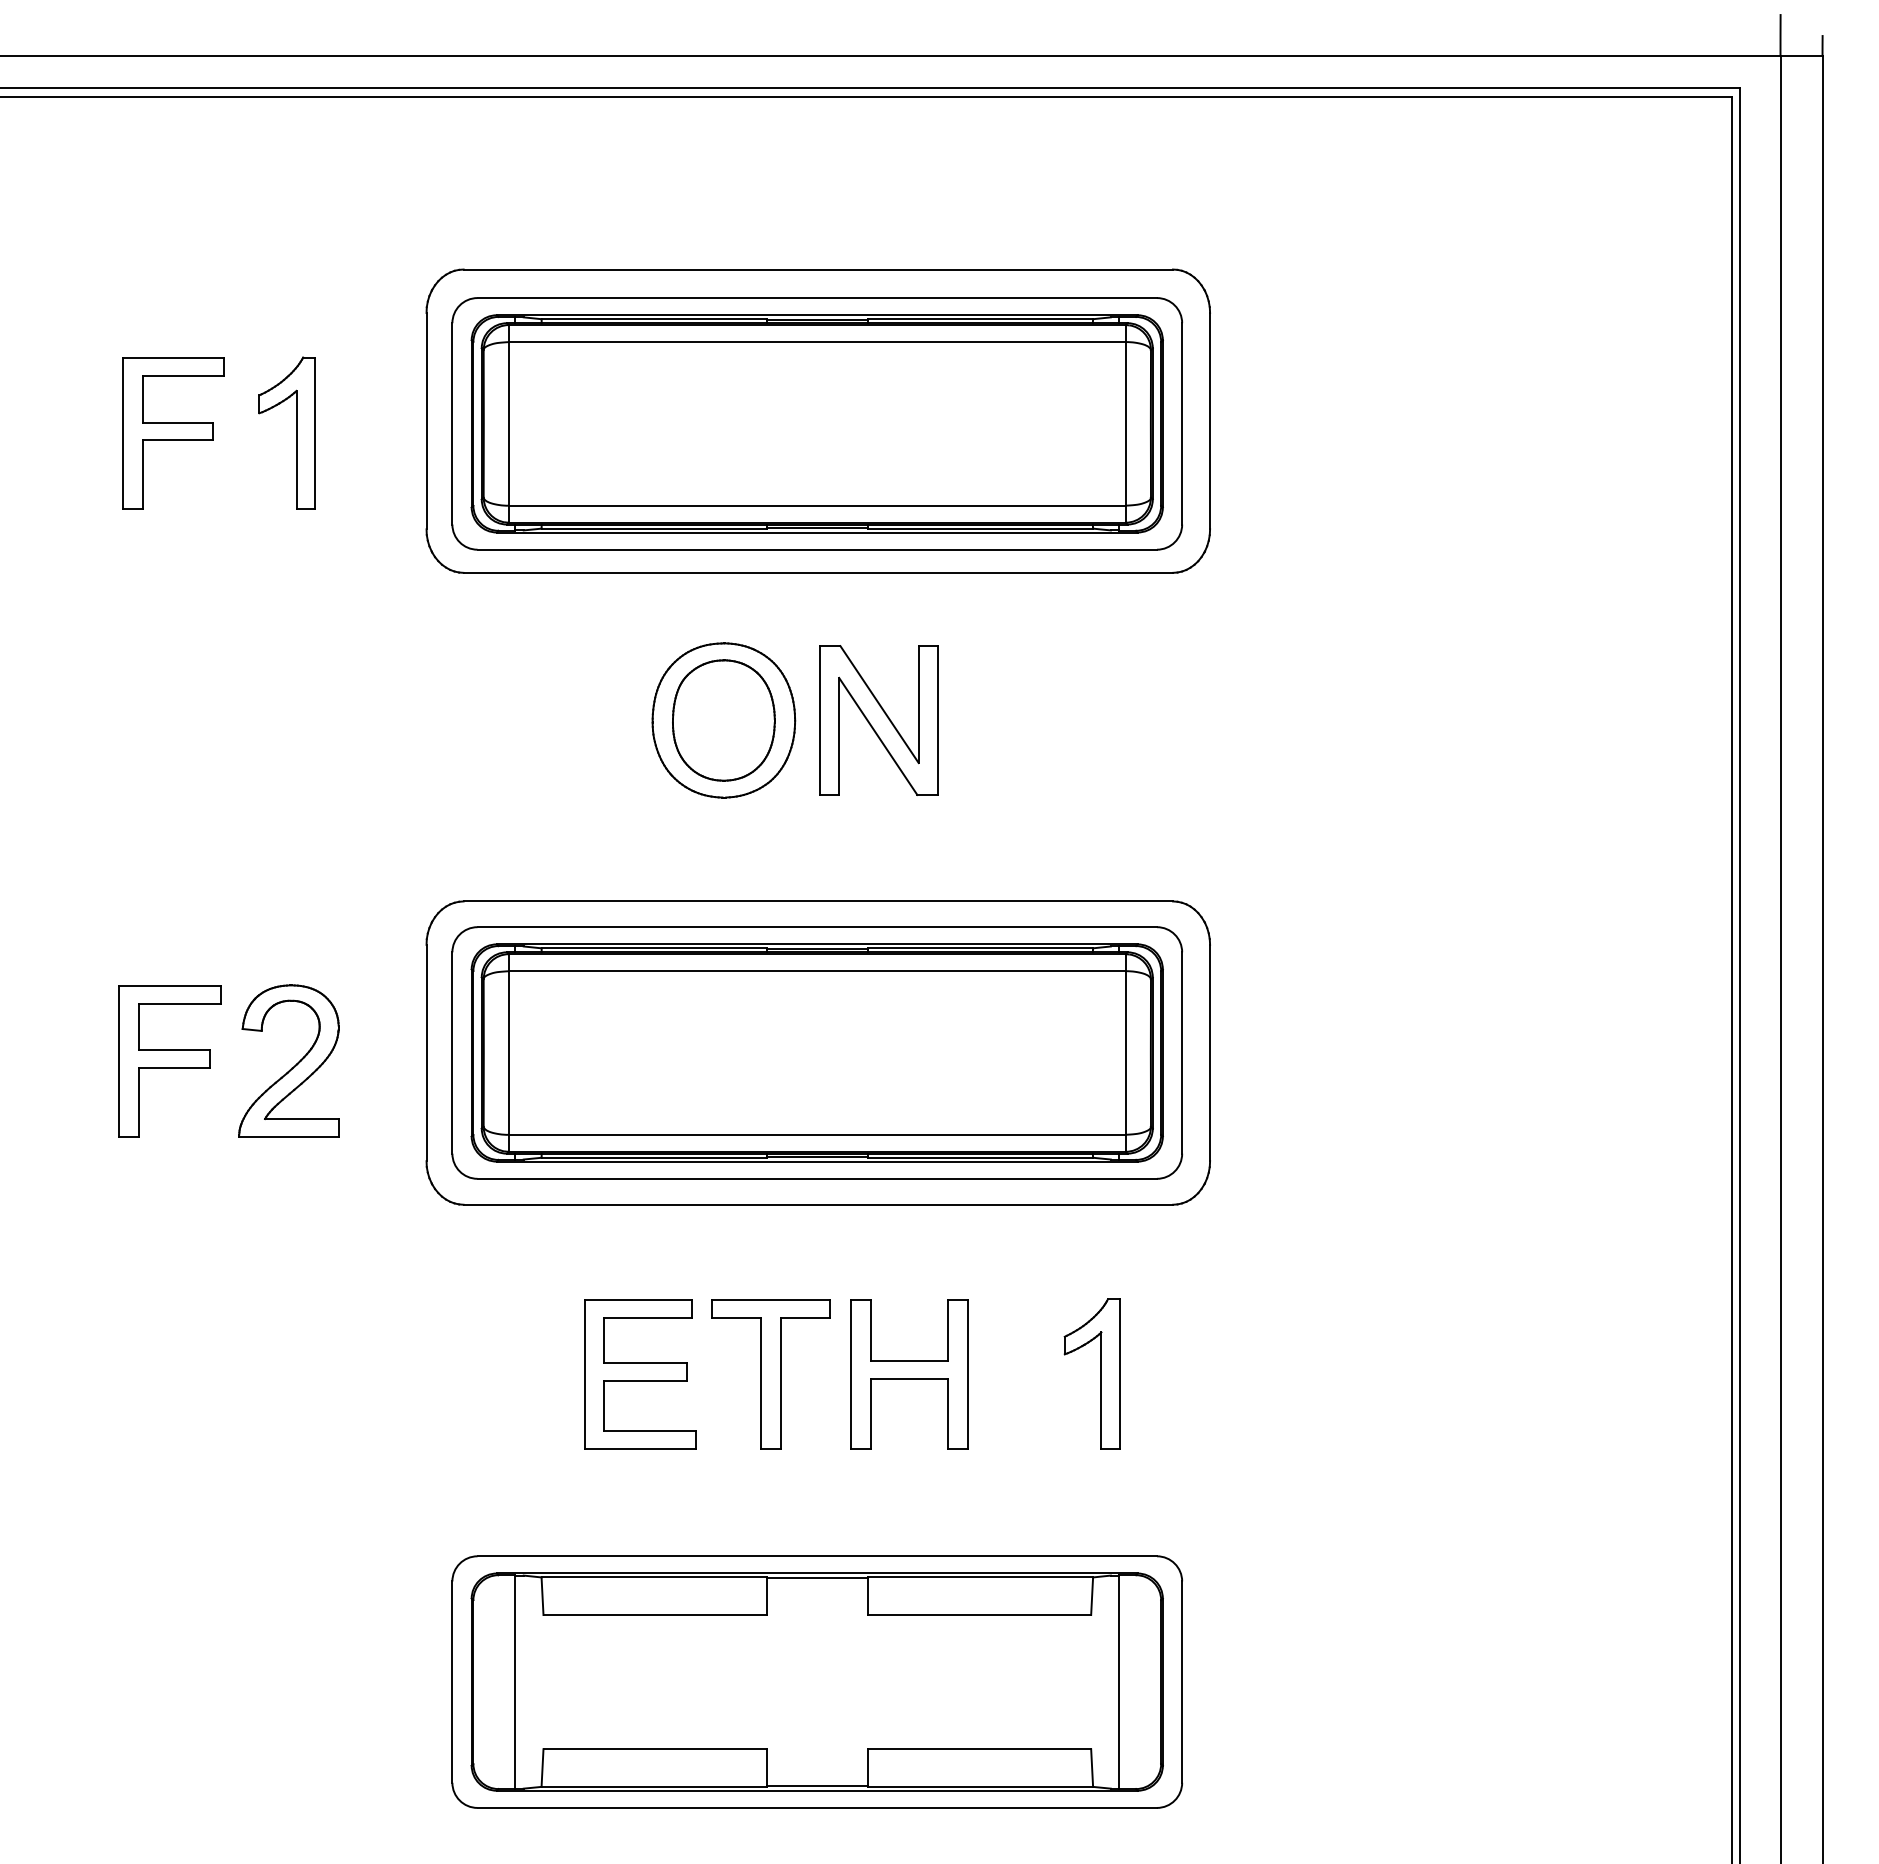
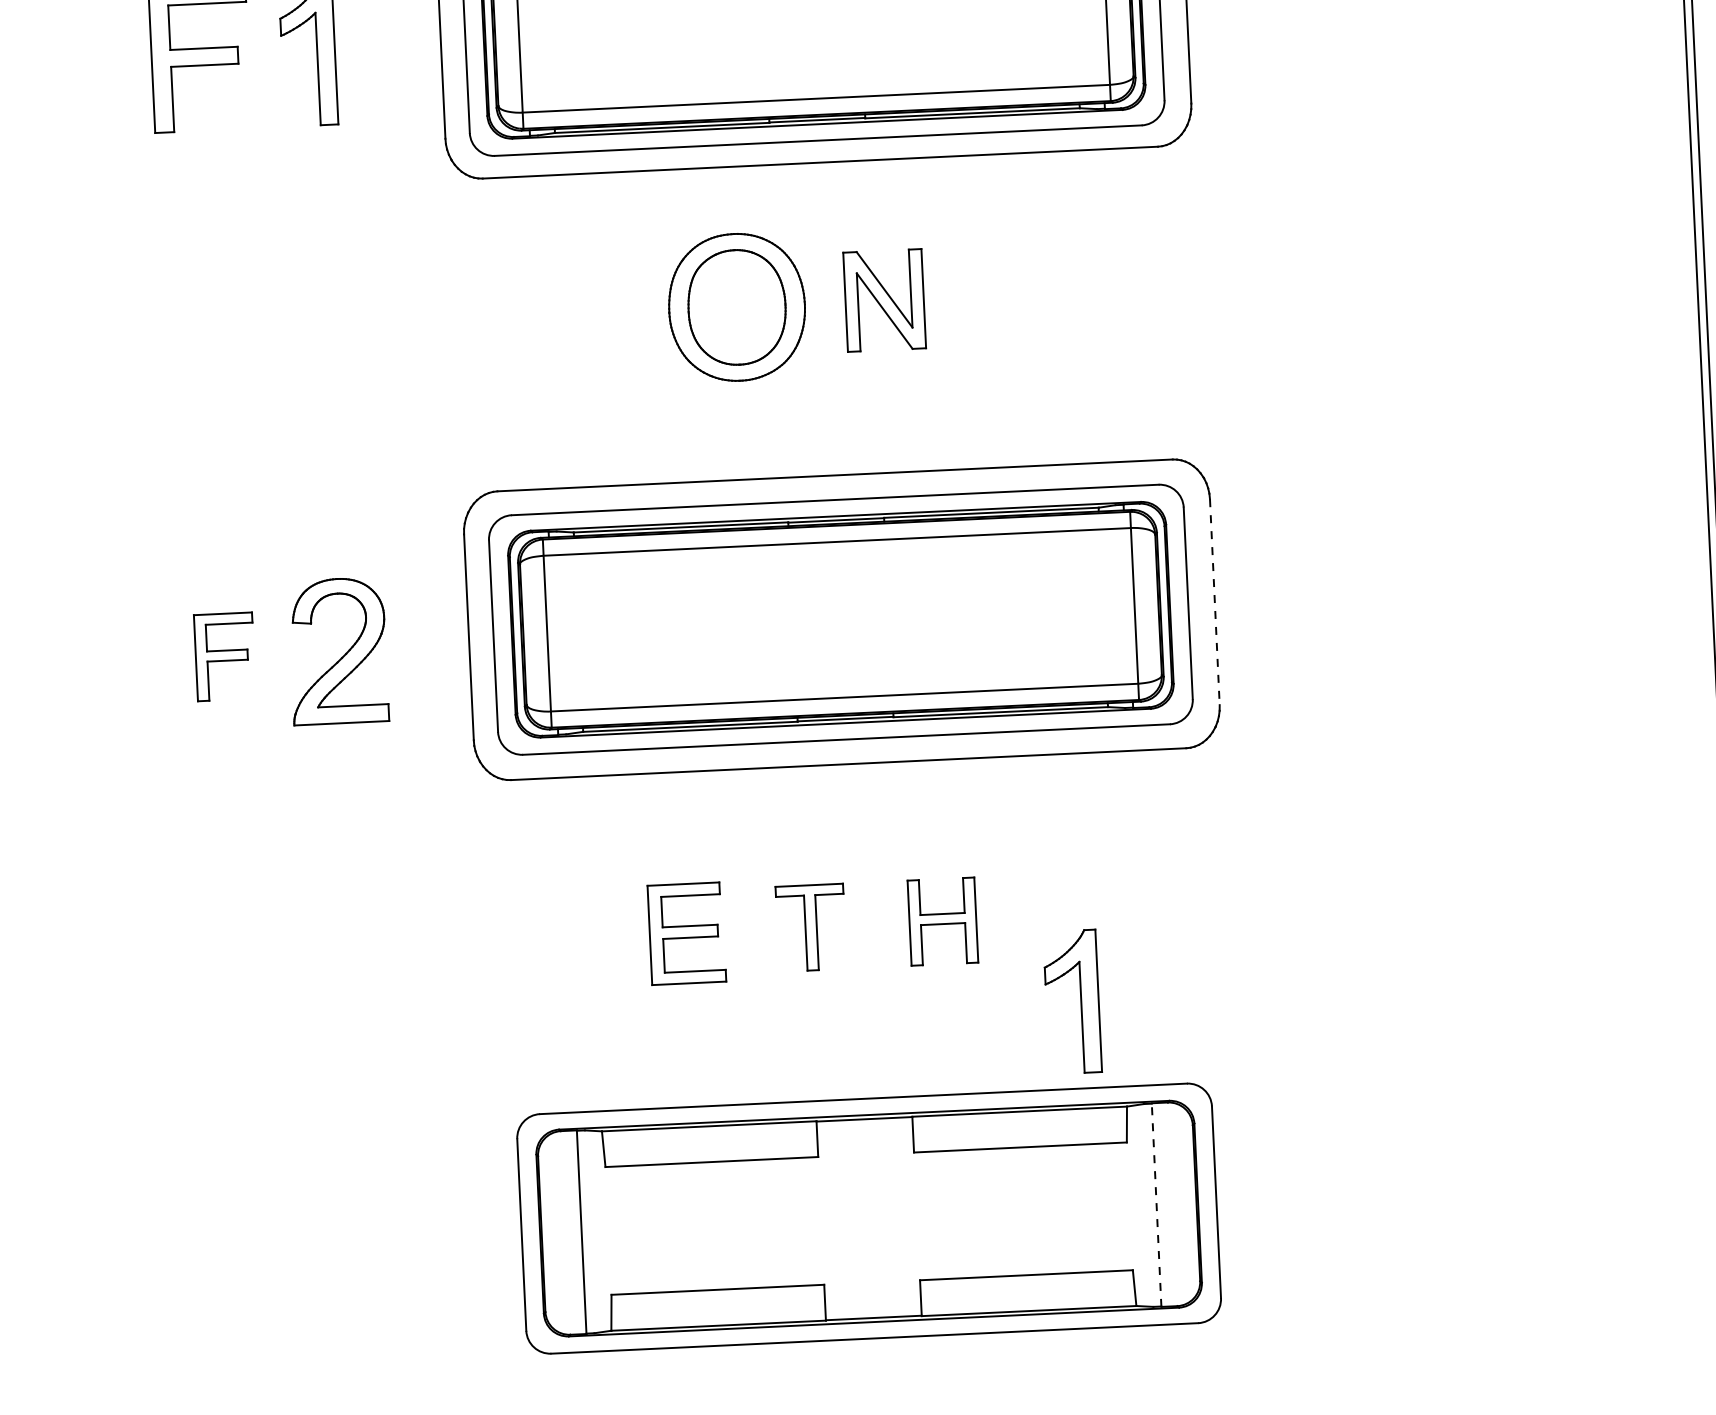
part: (878, 720) -> (884, 300), size x0.7
line: (1210, 1053) -> (1215, 602), solid -> dashed
part: (169, 1061) -> (224, 656), size x0.6
part: (1100, 1373) -> (1080, 1001), moved
part: (640, 1374) -> (687, 933), size x0.7
part: (770, 1374) -> (810, 927), size x0.6
part: (909, 1374) -> (943, 921), size x0.6
line: (1119, 1682) -> (1156, 1205), solid -> dashed

